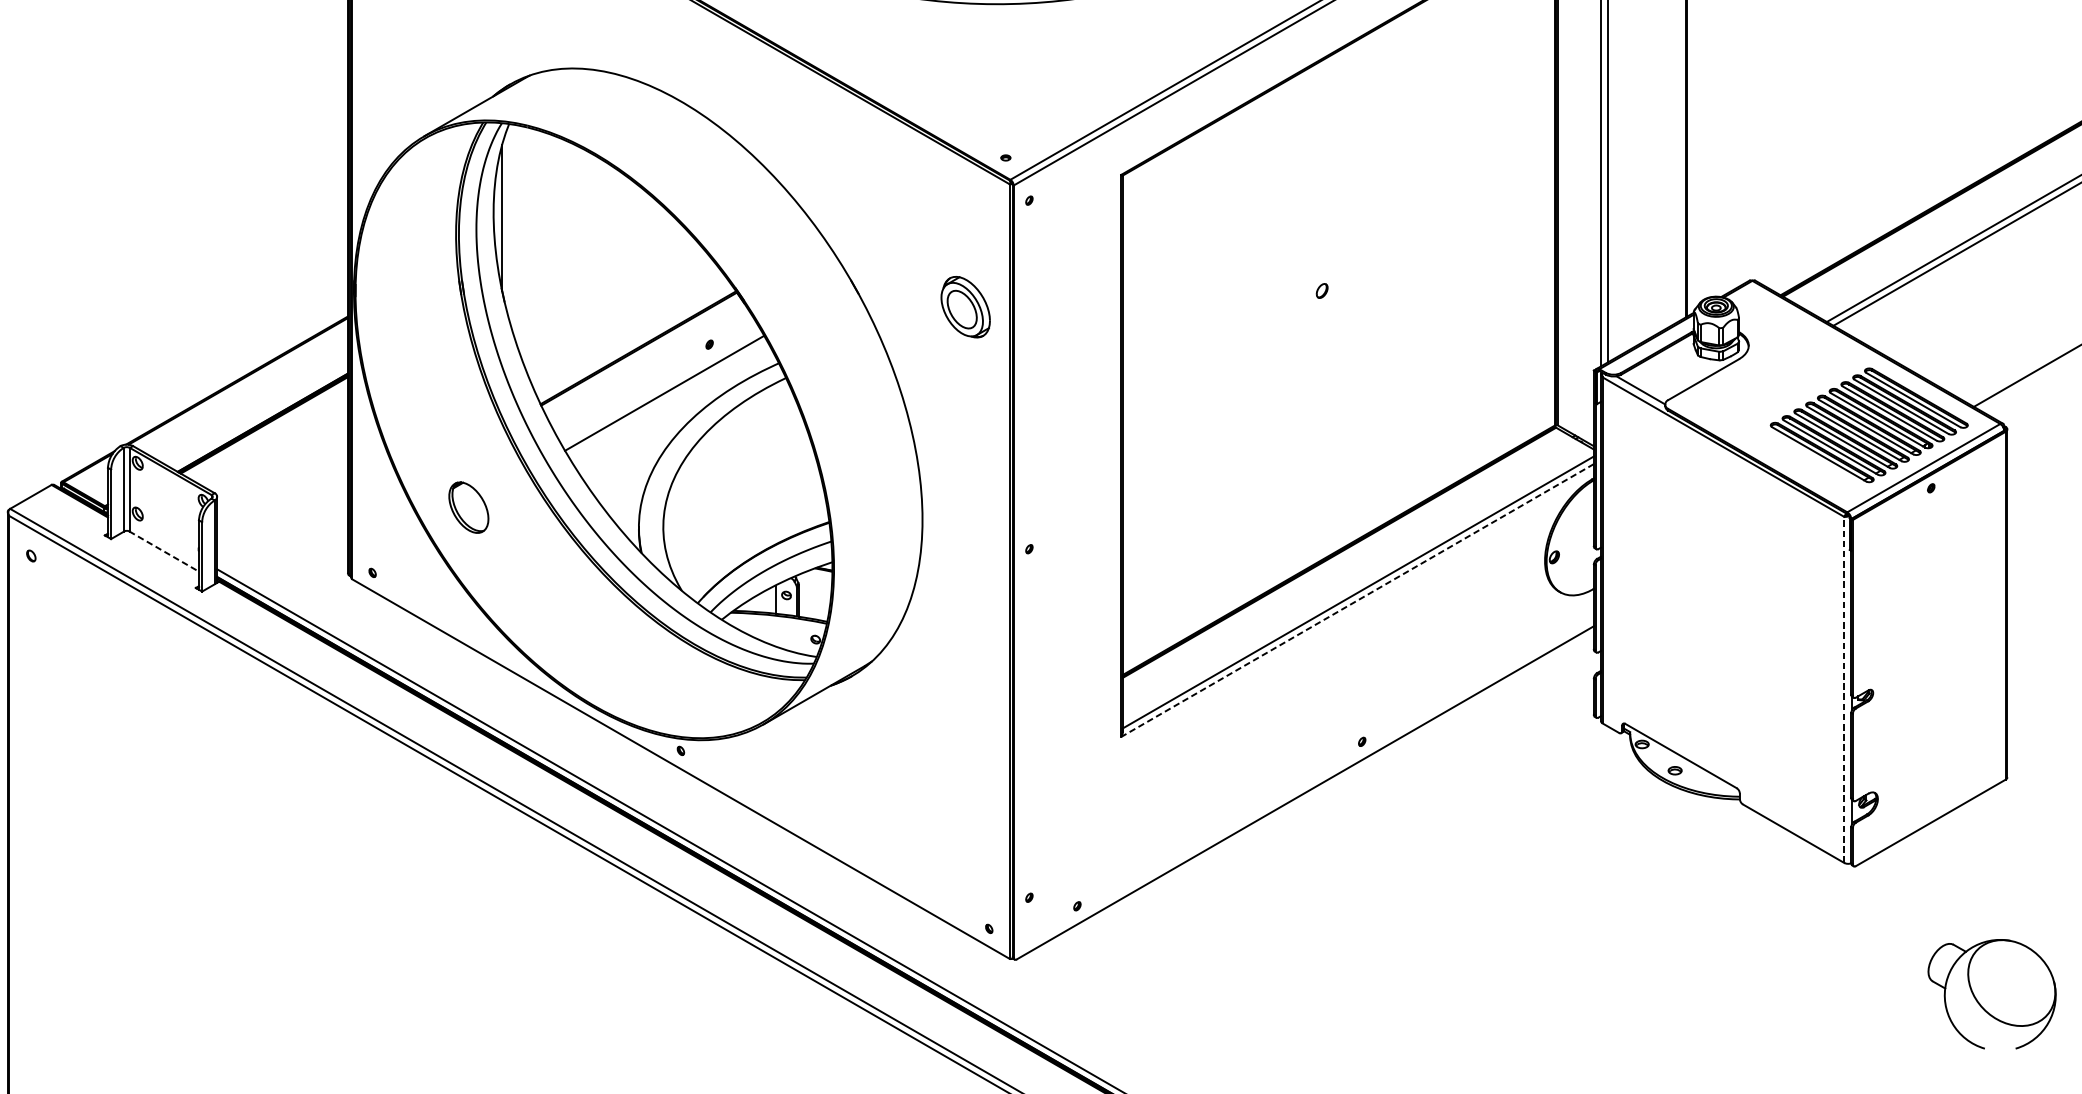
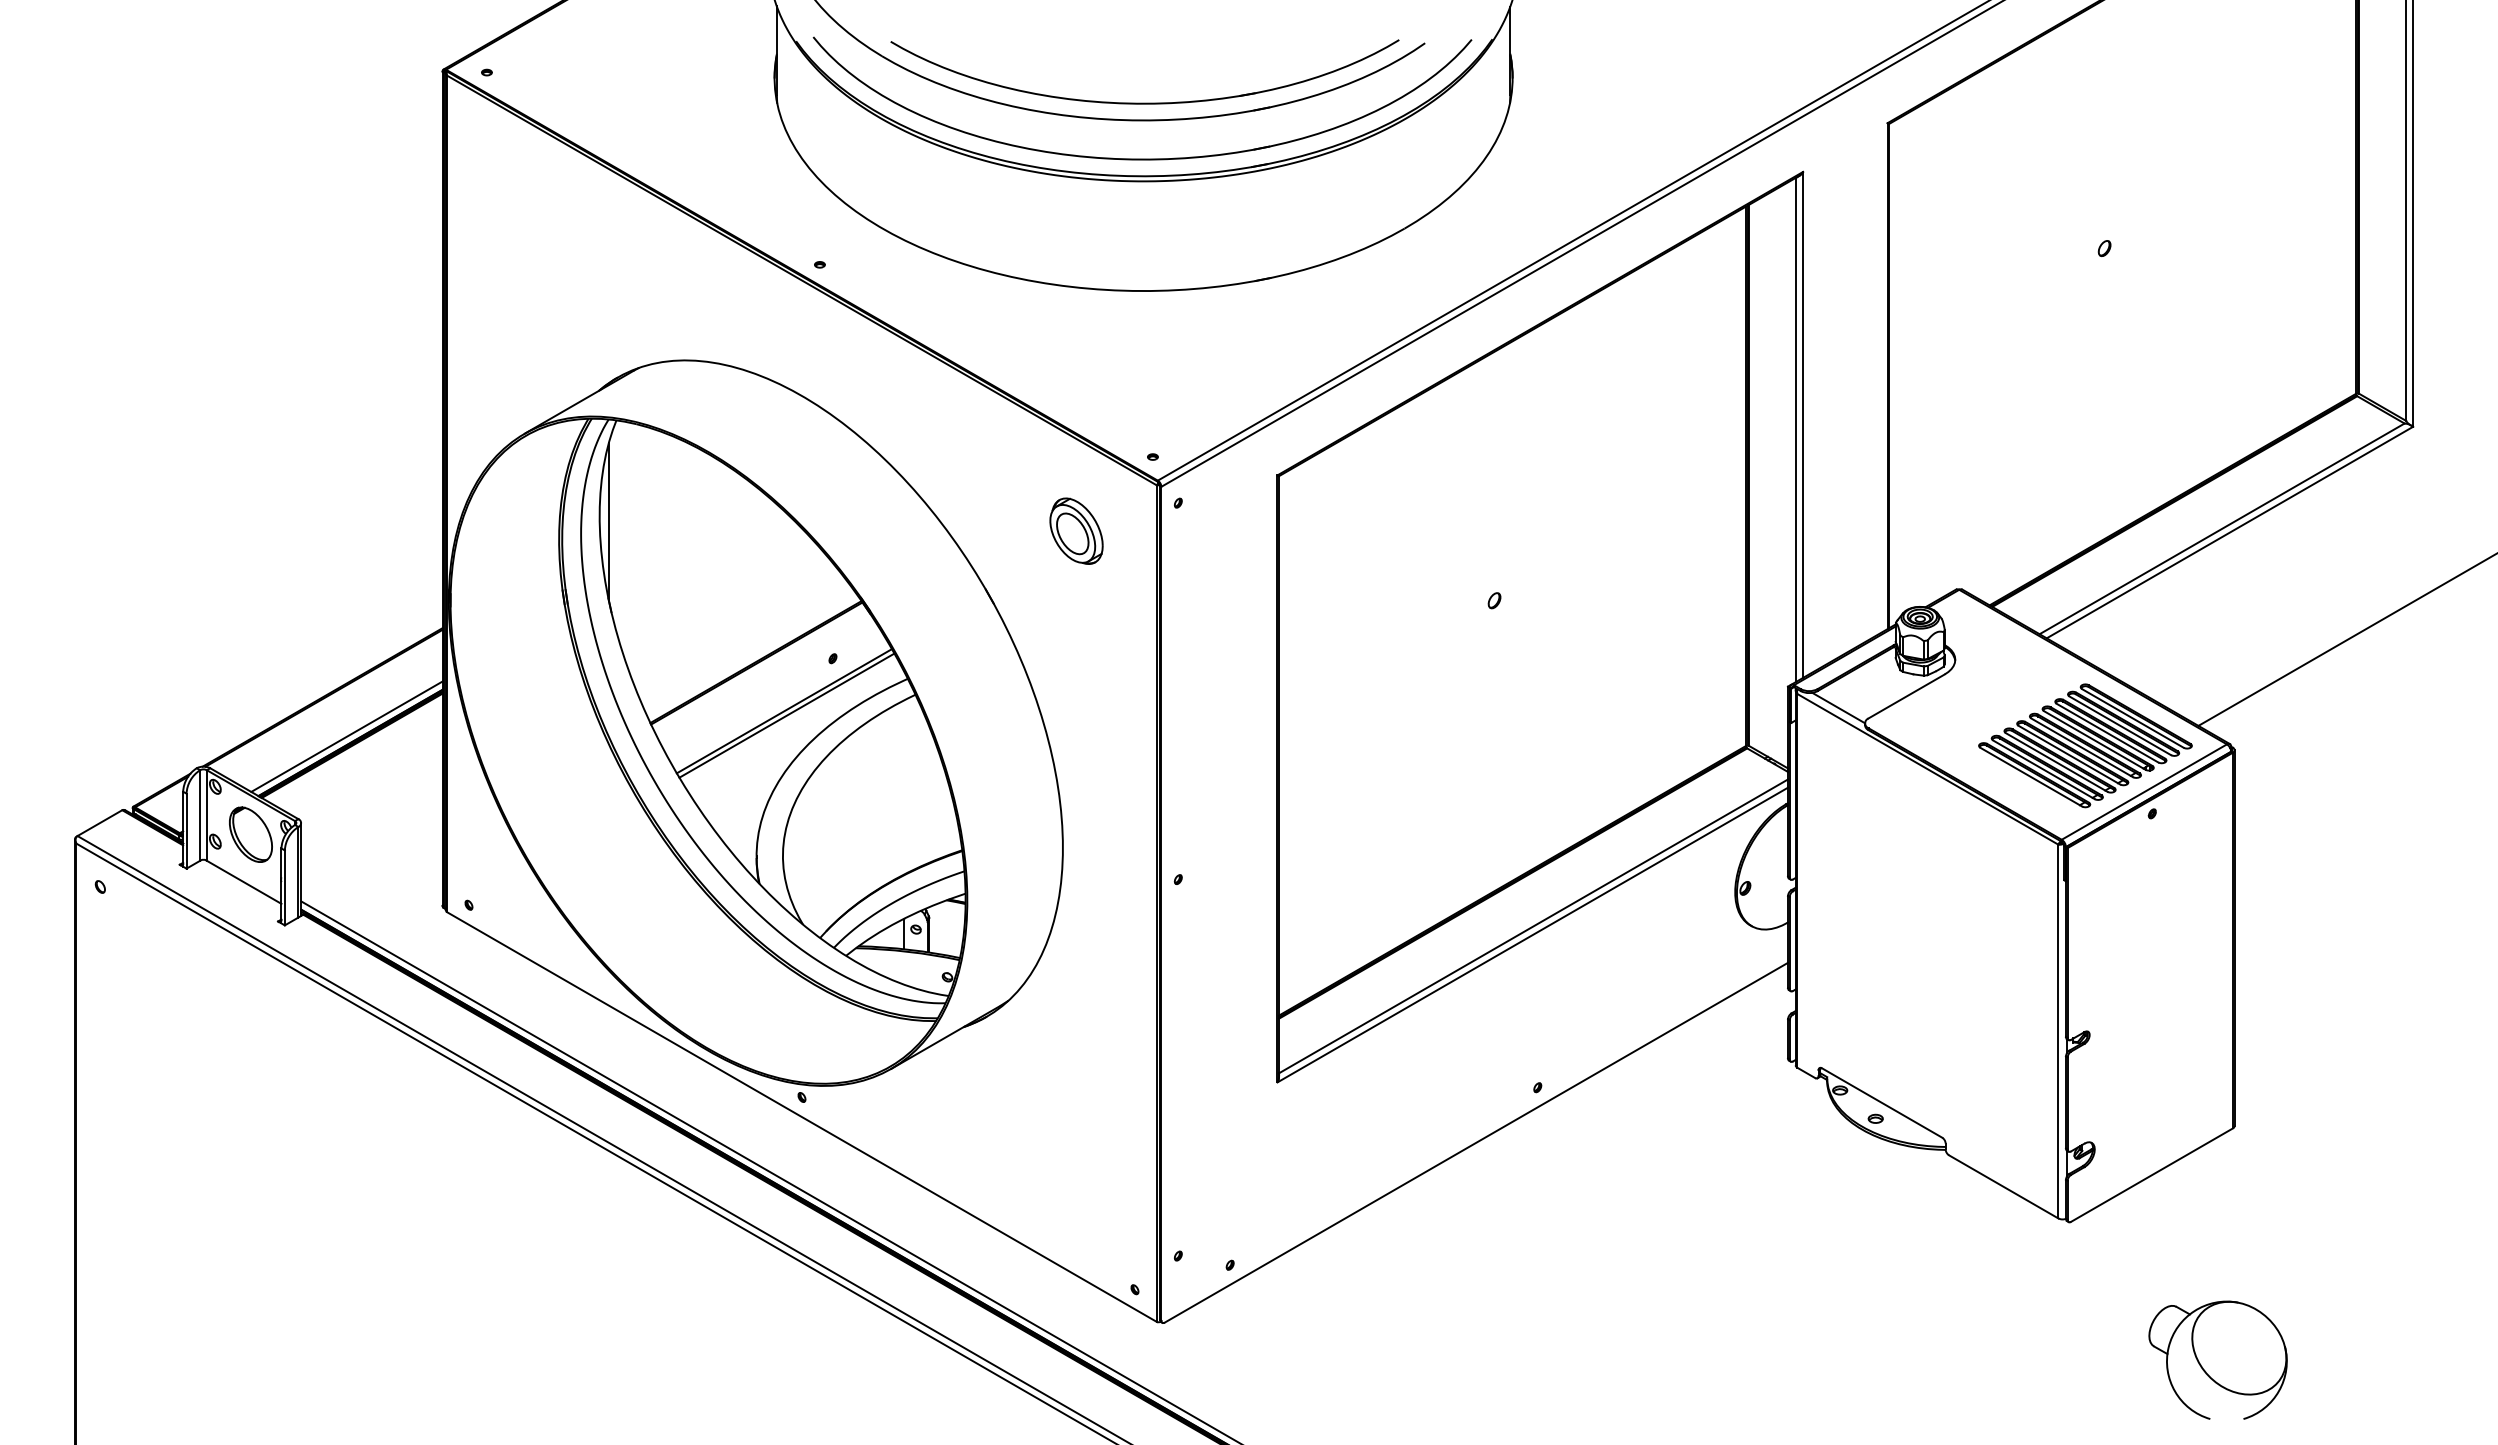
part: (965, 306) -> (1076, 530), moved
line: (666, 397) -> (786, 715), added
line: (259, 416) -> (346, 736), added
part: (468, 507) -> (250, 834), moved
line: (163, 551) -> (243, 882), dashed -> solid
line: (1357, 600) -> (1532, 935), dashed -> solid
line: (1844, 689) -> (2058, 1031), dashed -> solid

